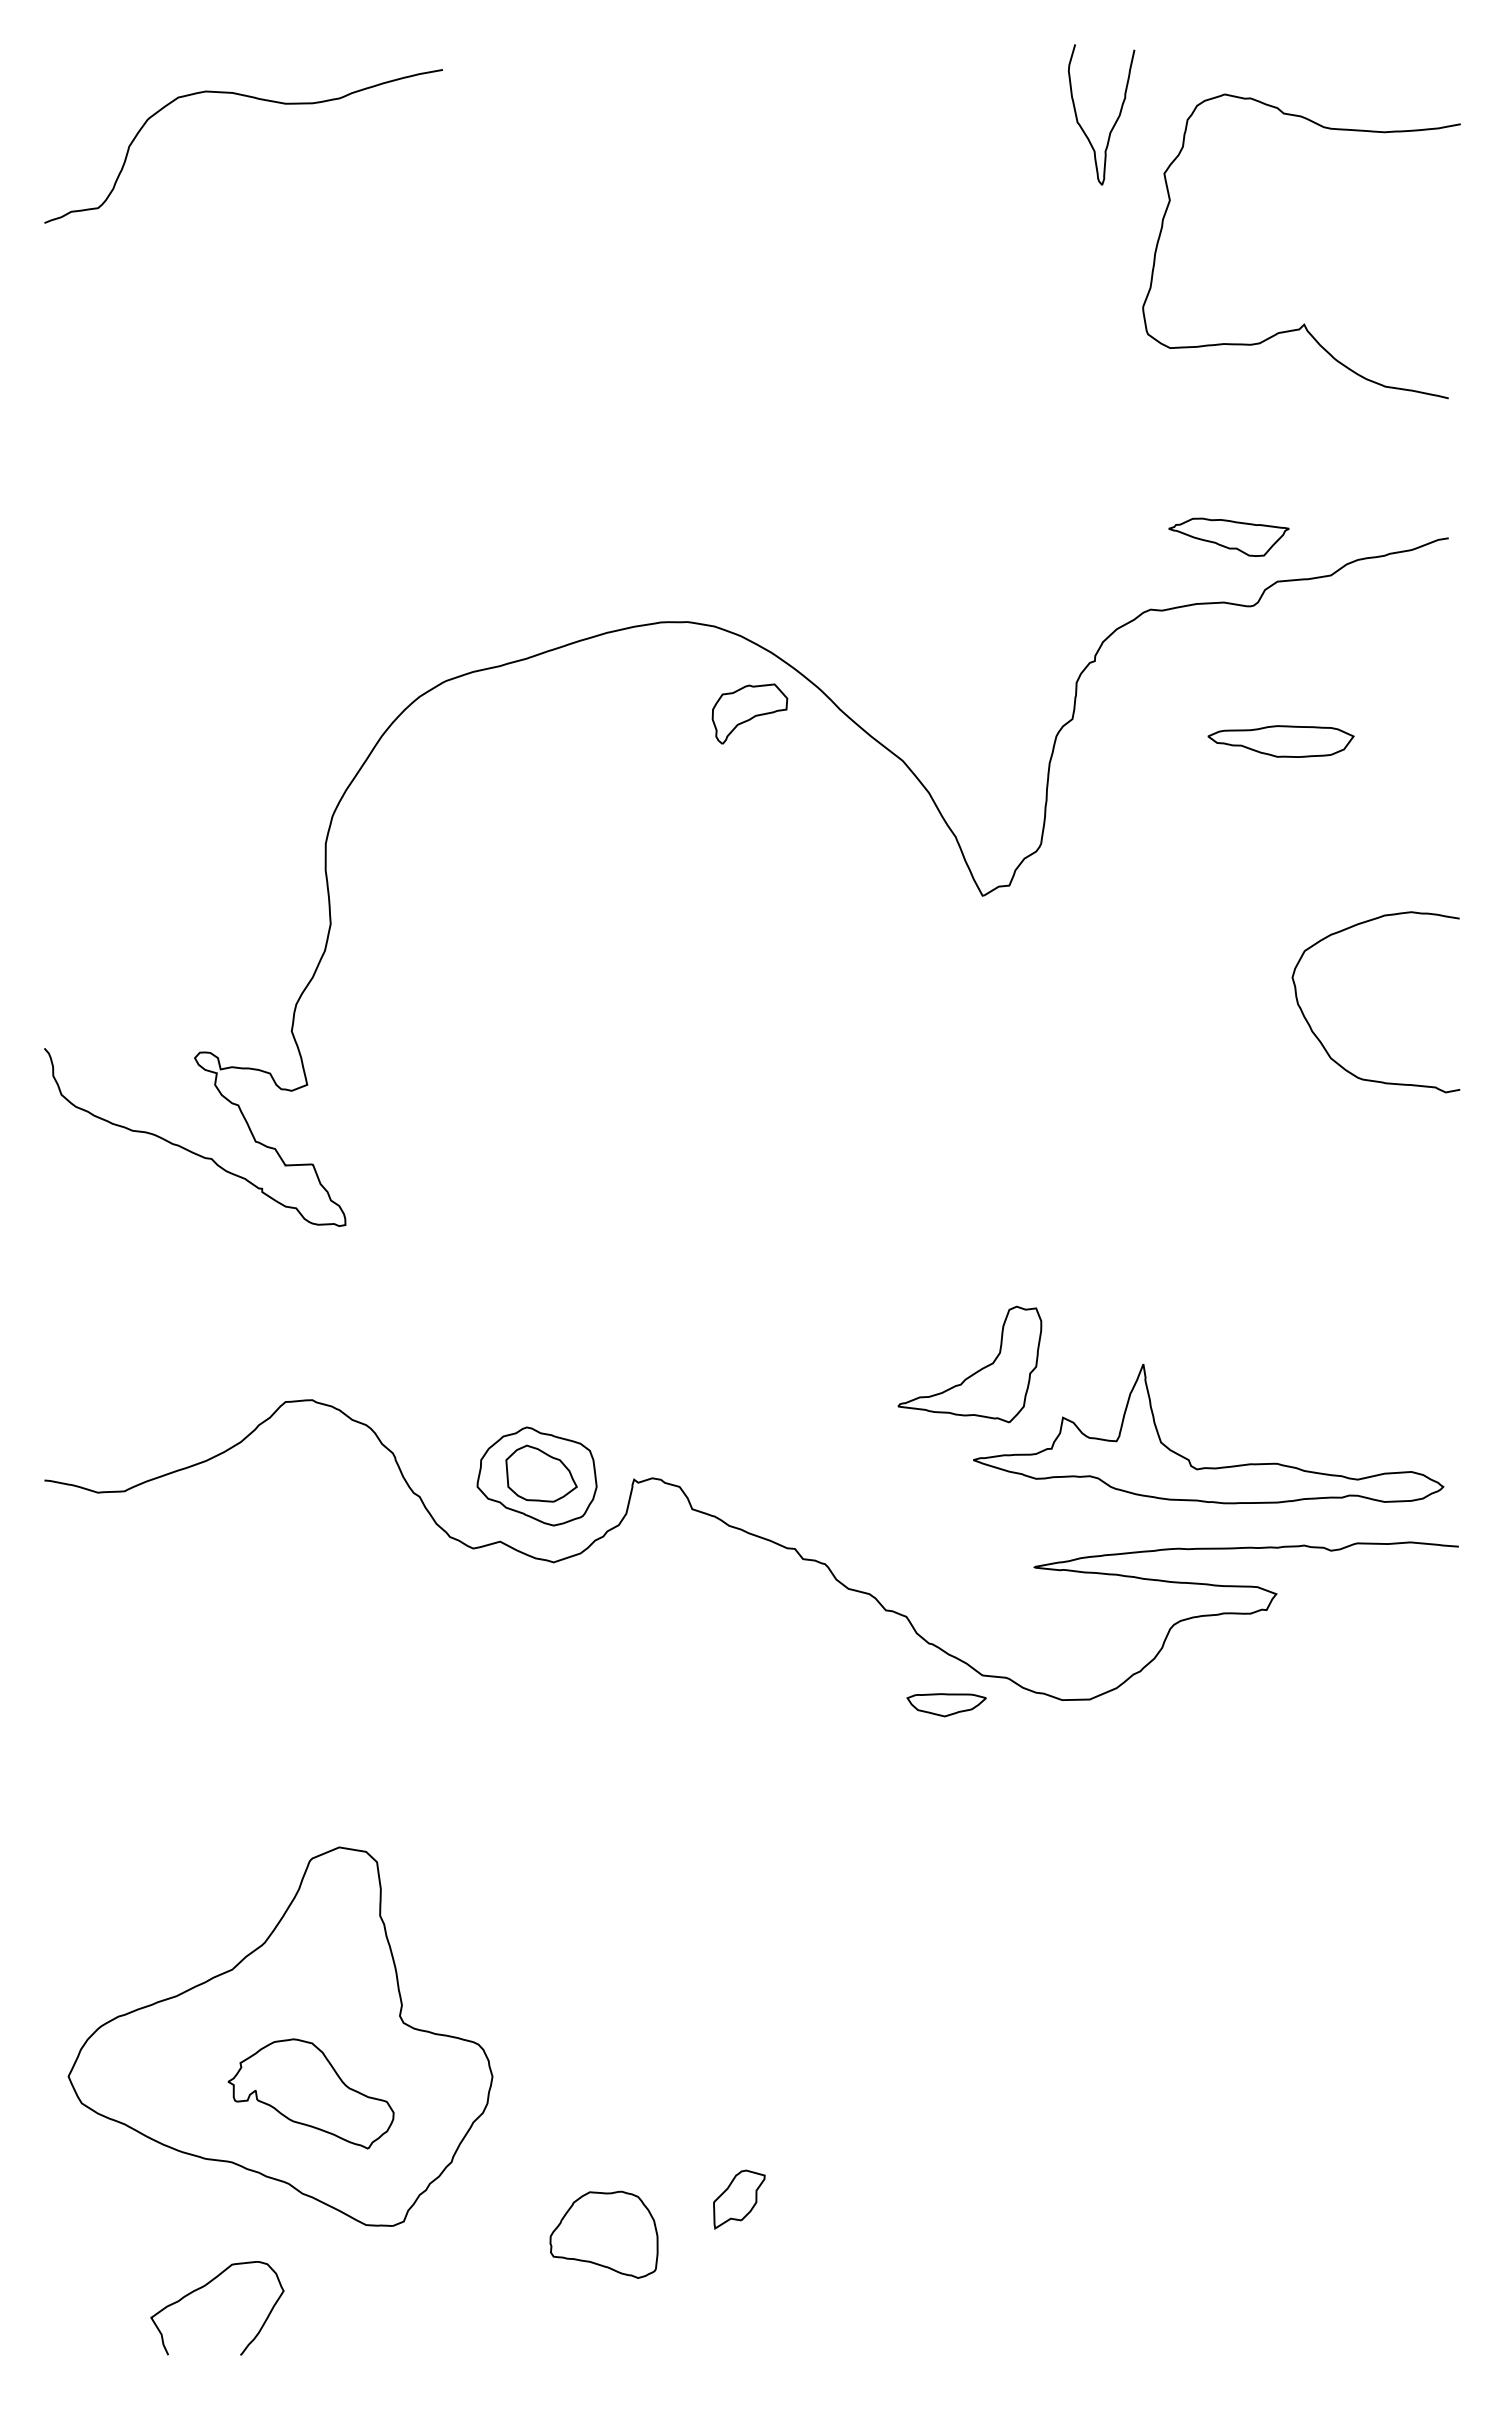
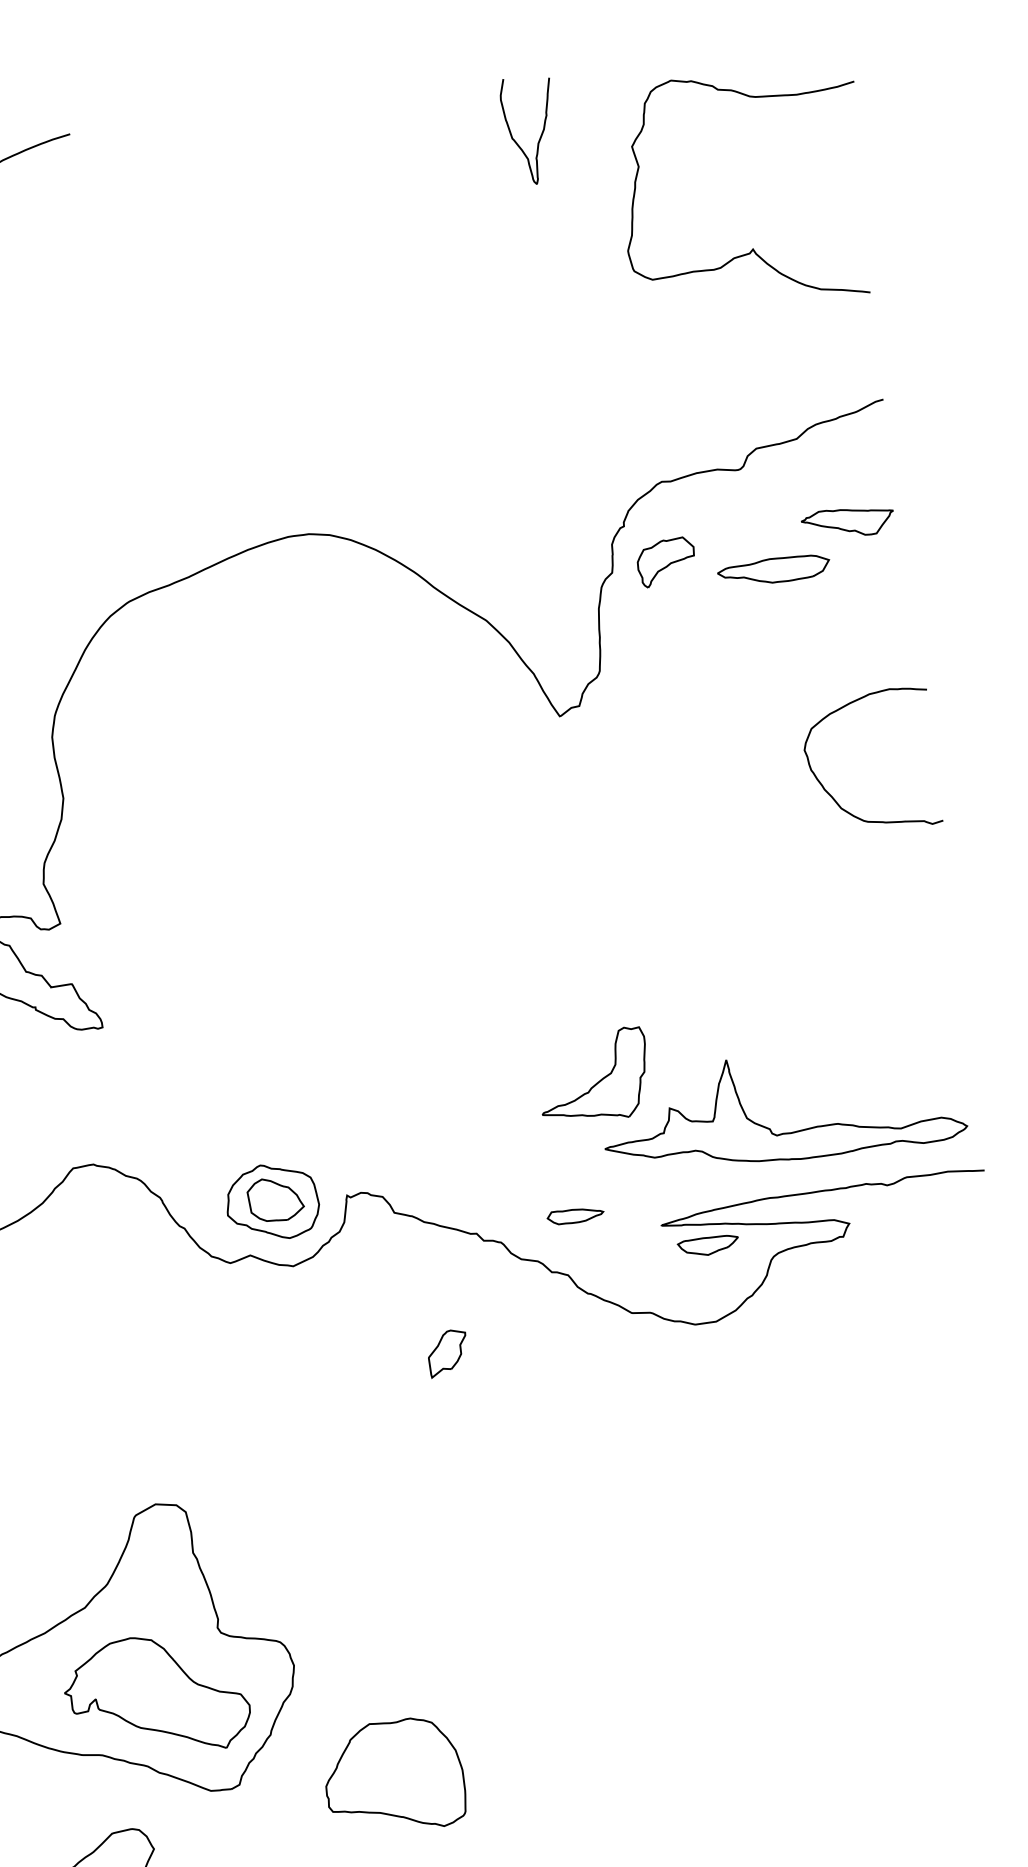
curve: (1113, 124) -> (540, 136), moved
part: (1228, 536) -> (847, 522), moved
part: (749, 713) -> (666, 561), moved
part: (924, 1541) -> (575, 1215), added
part: (946, 1705) -> (708, 1246), moved
part: (310, 2093) -> (156, 1695), size x1.43
part: (739, 2199) -> (448, 1353), moved
part: (603, 2234) -> (393, 1776), size x1.67

